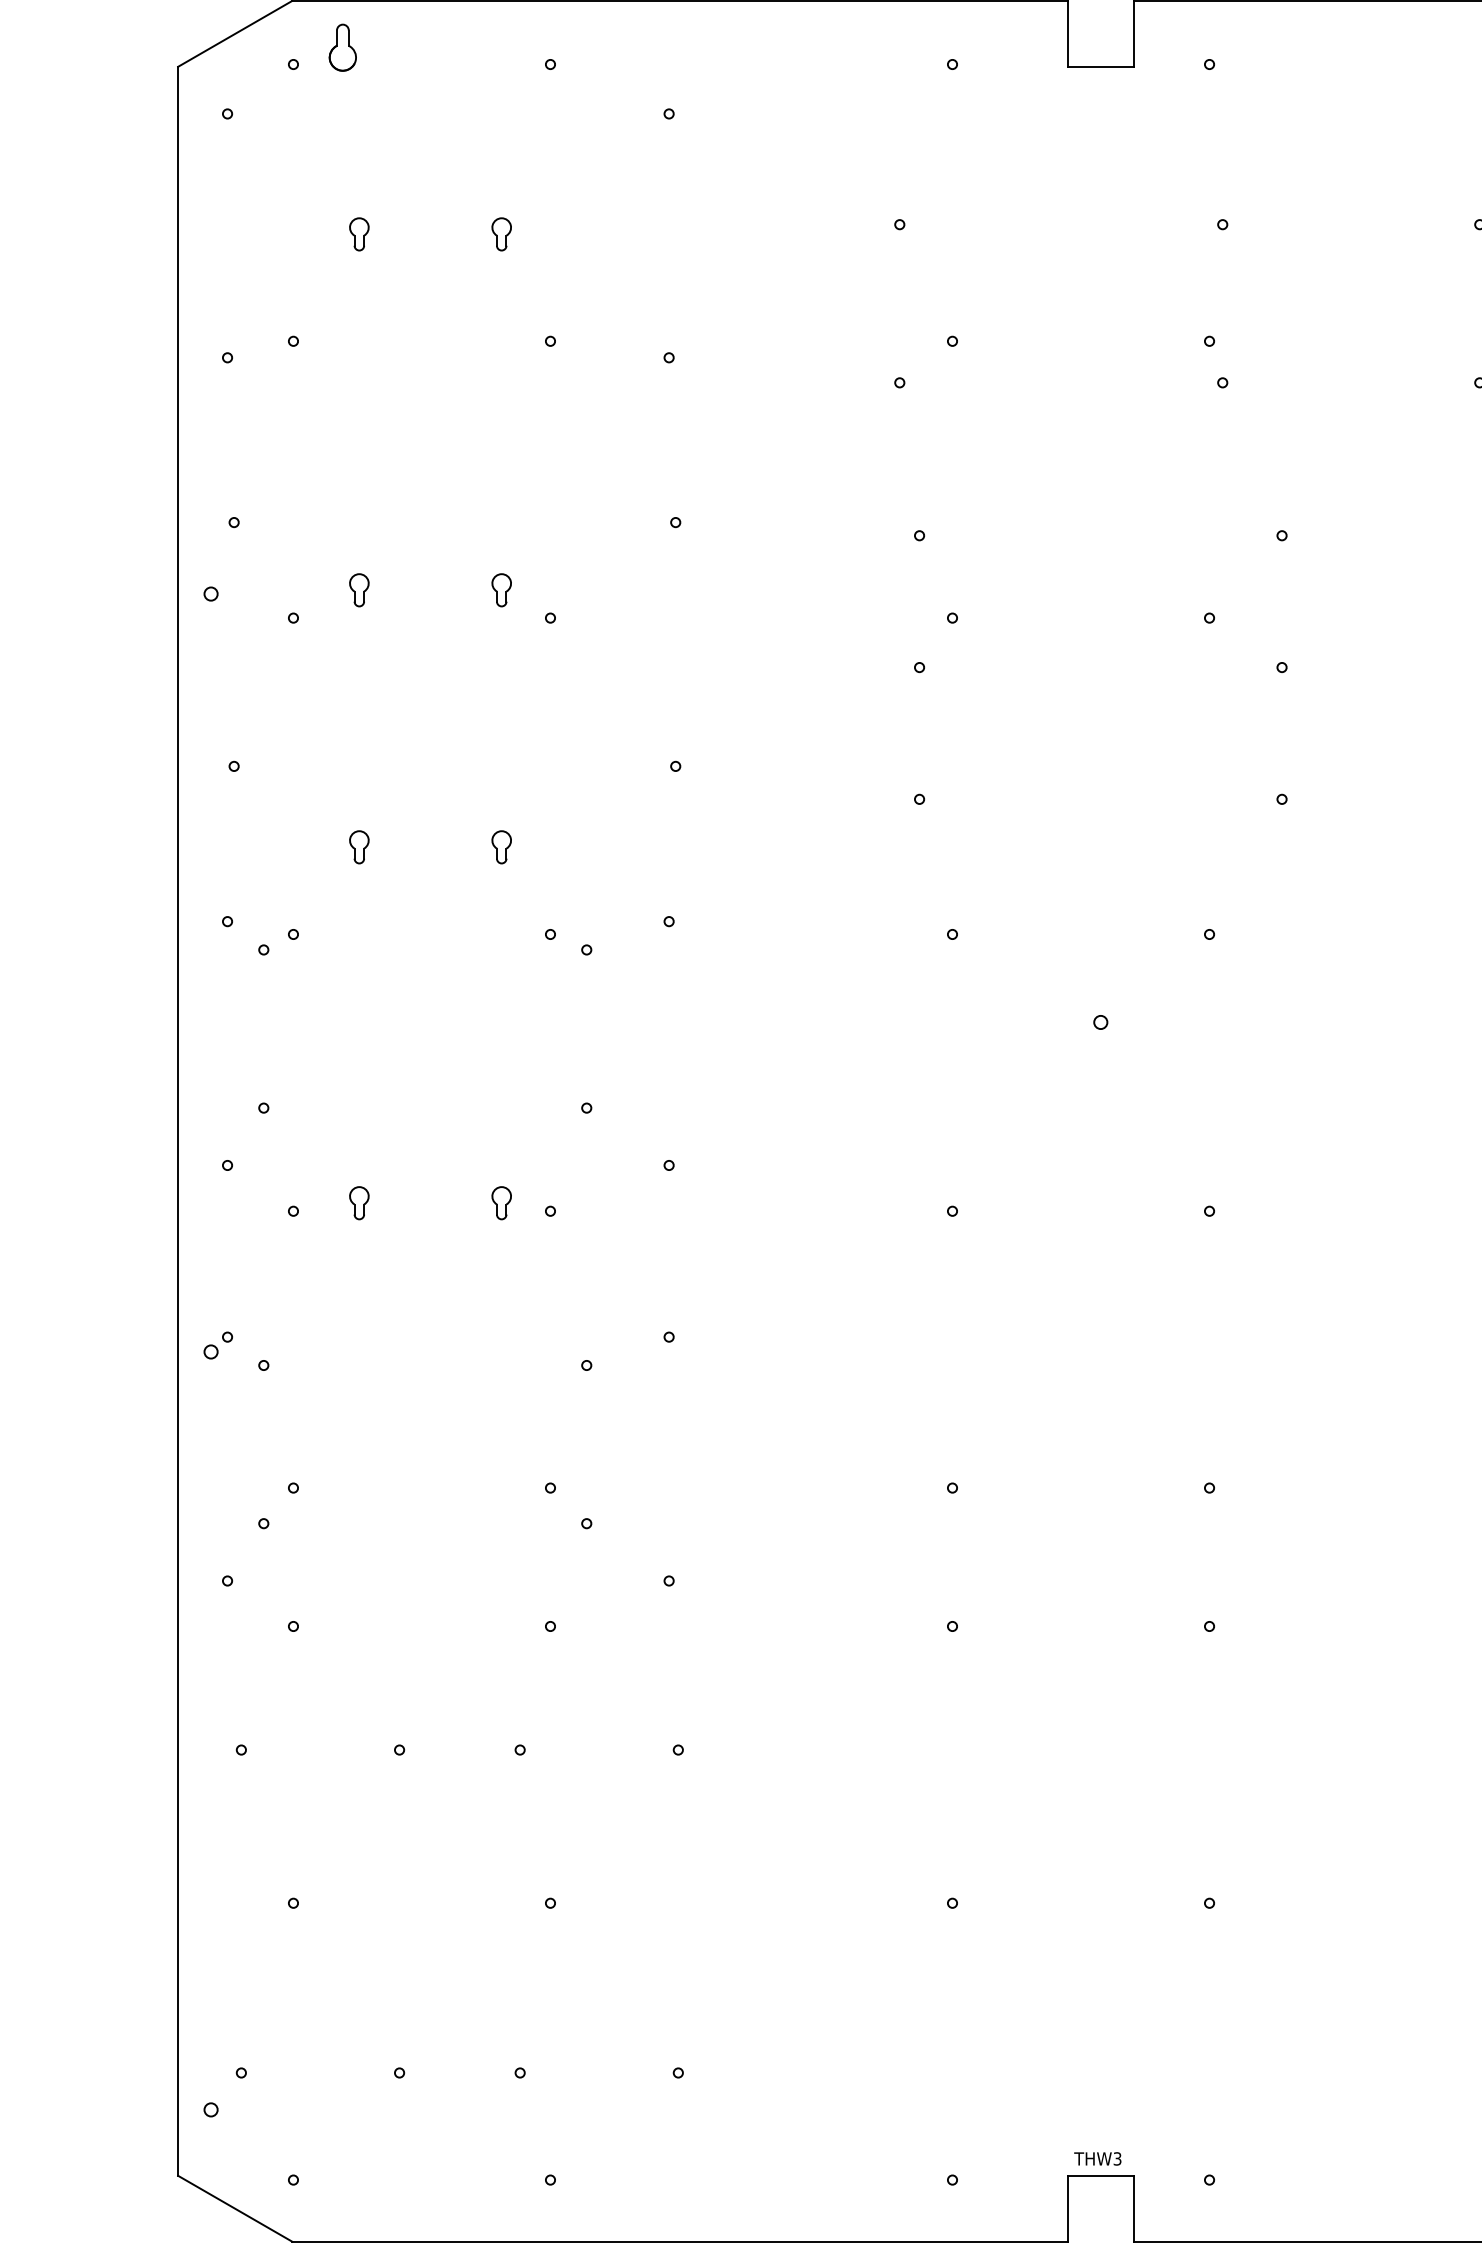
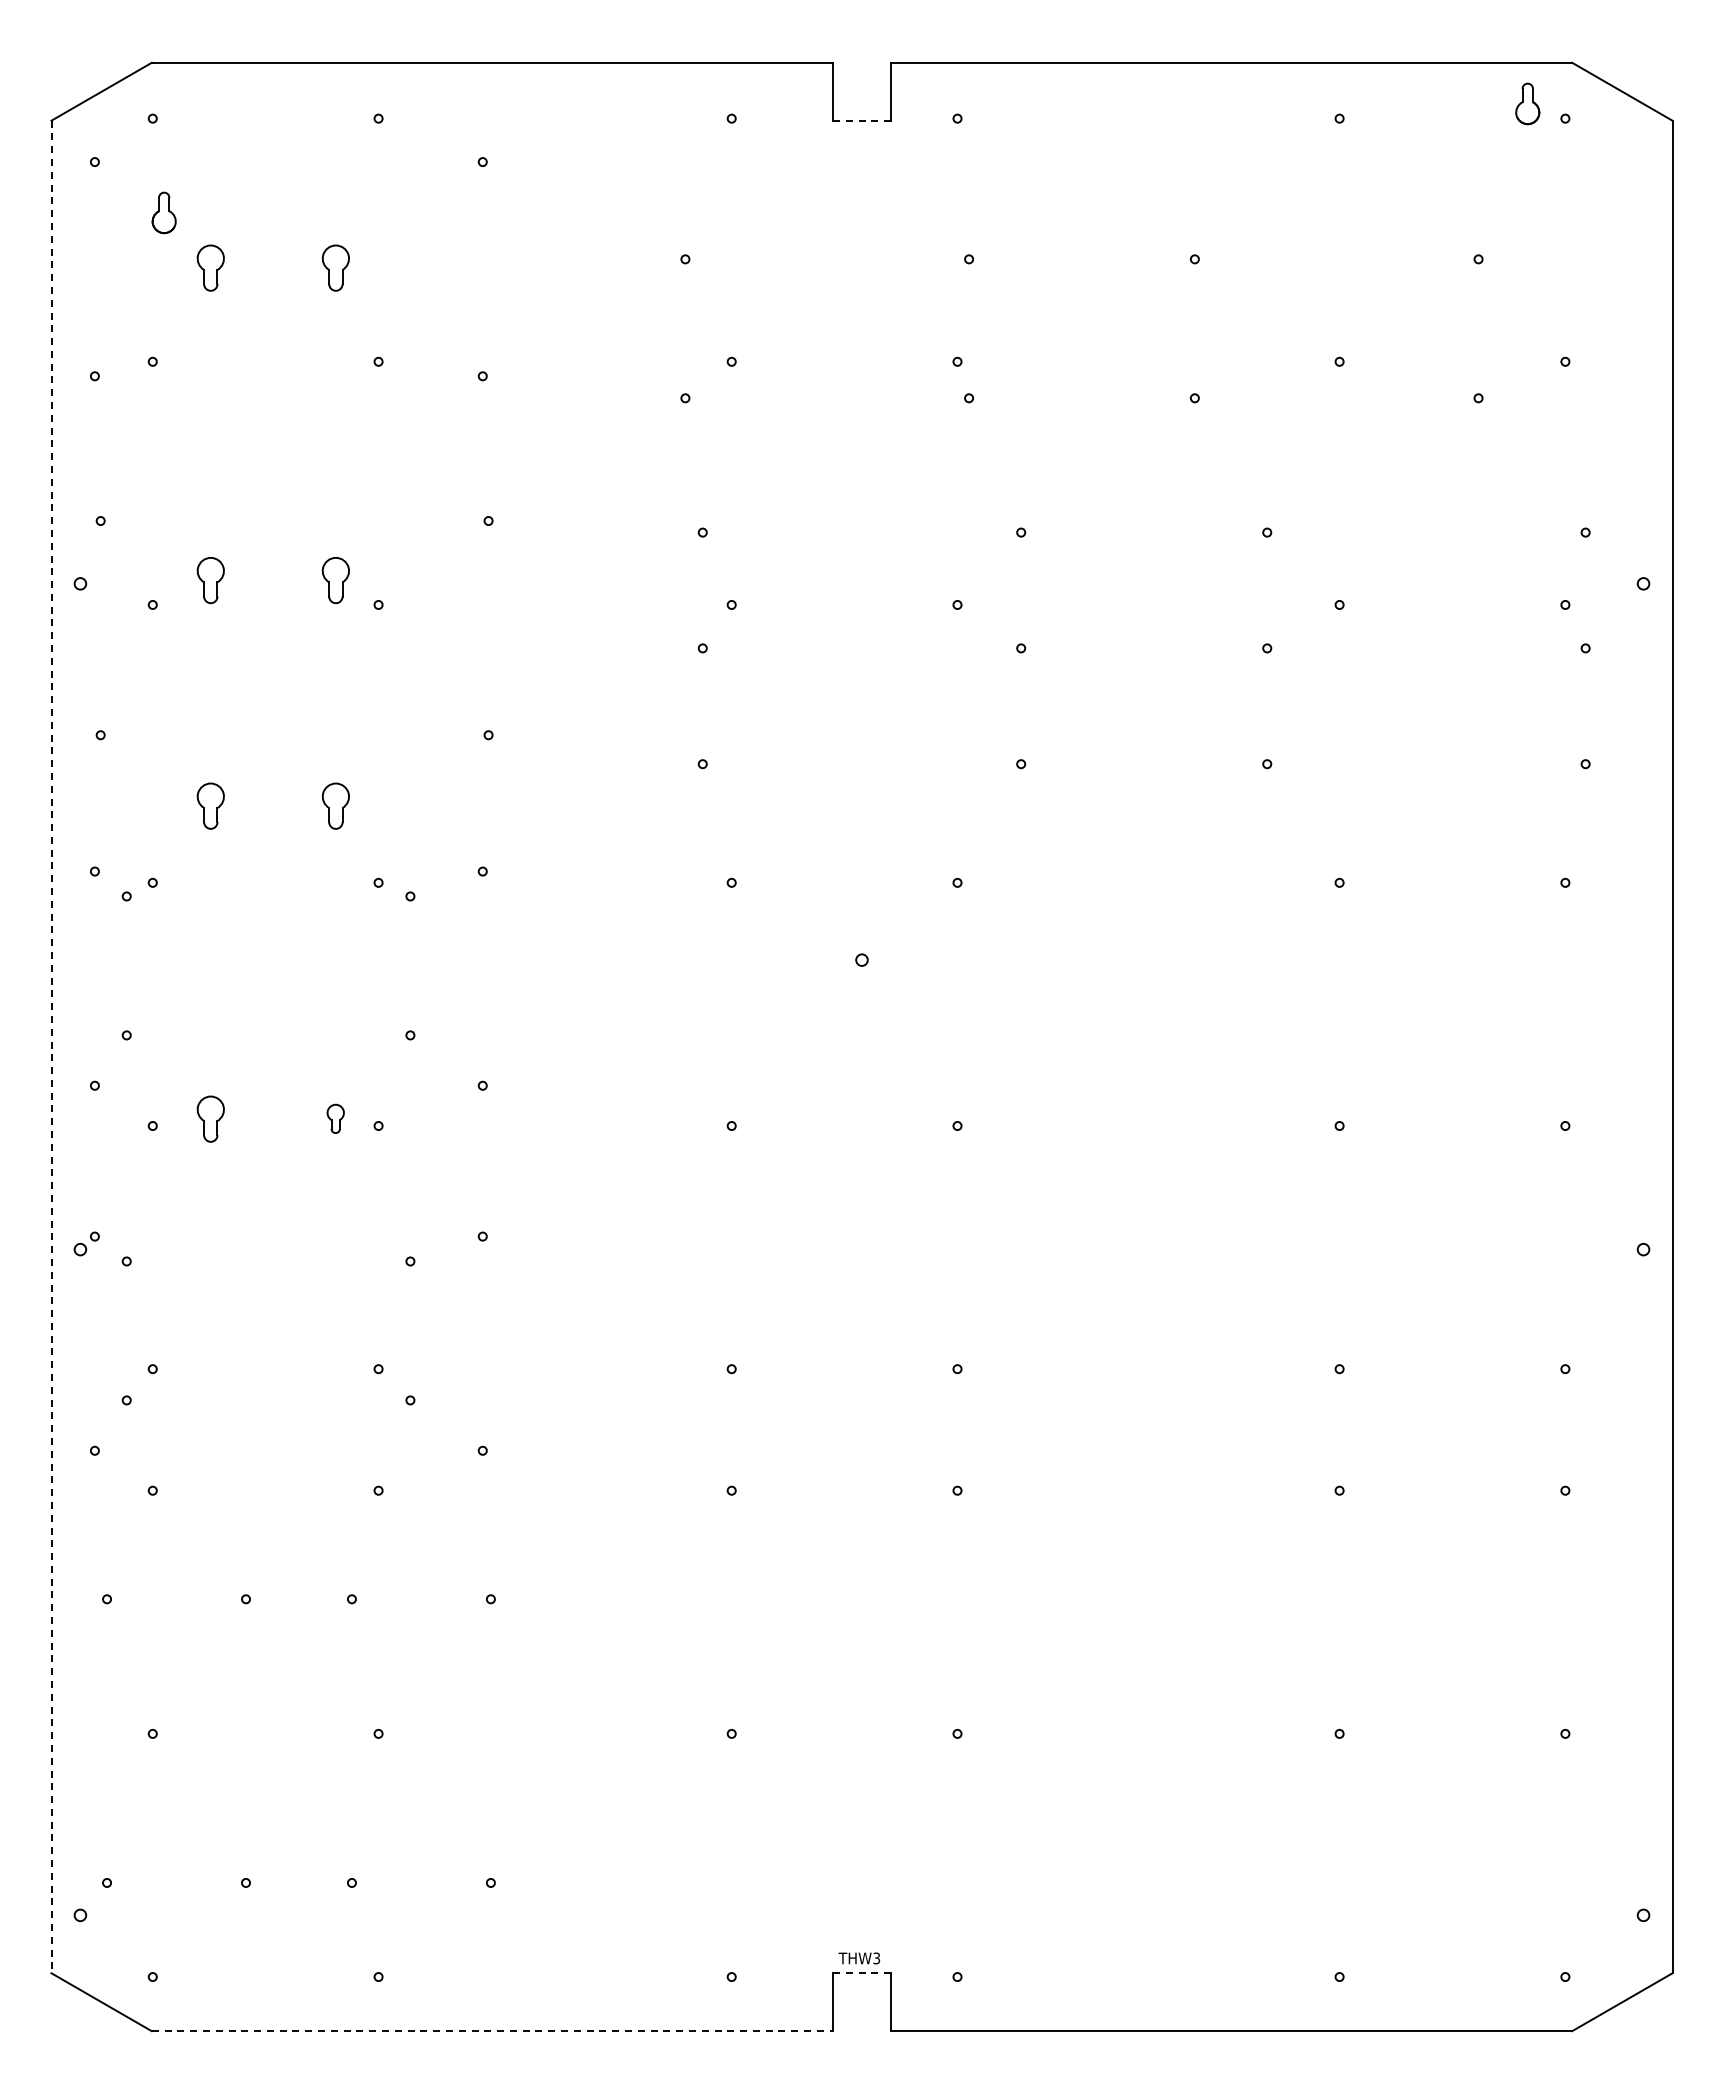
part: (342, 47) -> (163, 212), moved
line: (1101, 66) -> (862, 120), solid -> dashed
part: (359, 233) -> (210, 267), size x1.6
part: (501, 233) -> (335, 267), size x1.6
part: (359, 590) -> (210, 580), size x1.6
part: (501, 590) -> (335, 580), size x1.6
part: (359, 847) -> (210, 806), size x1.6
part: (501, 847) -> (335, 806), size x1.6
line: (178, 1121) -> (51, 1047), solid -> dashed
part: (359, 1202) -> (210, 1118), size x1.6
line: (1101, 2176) -> (862, 1973), solid -> dashed
line: (680, 2242) -> (492, 2031), solid -> dashed

